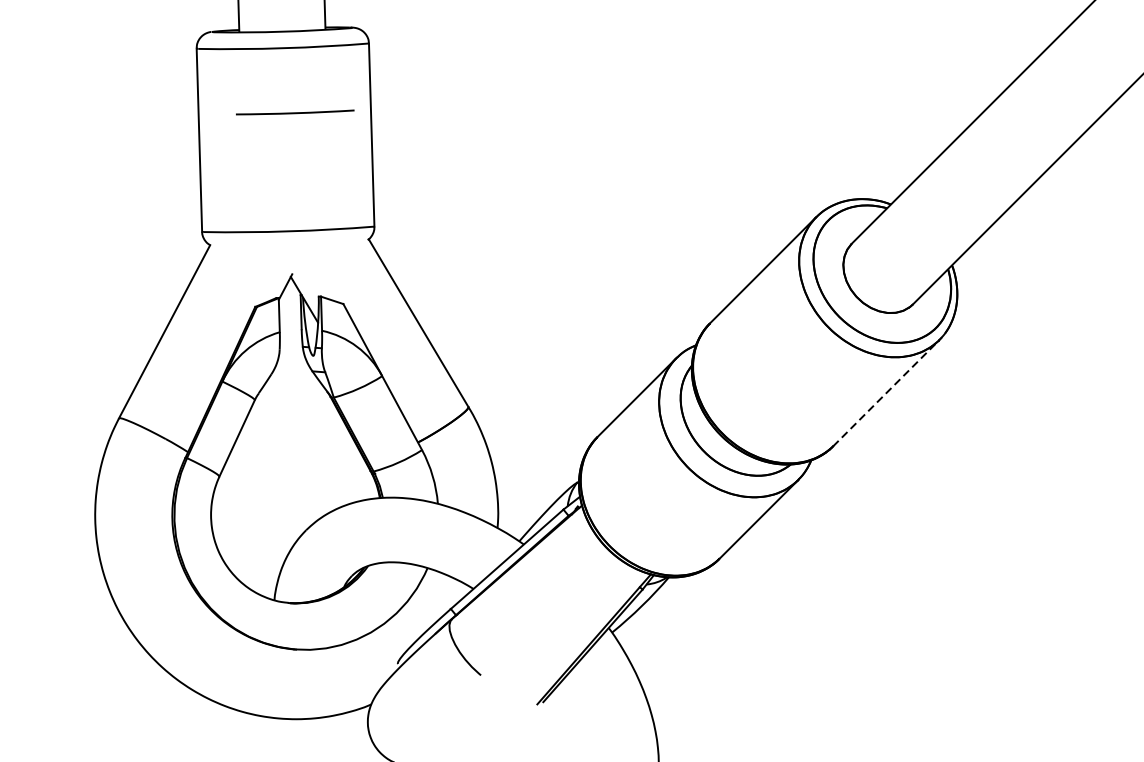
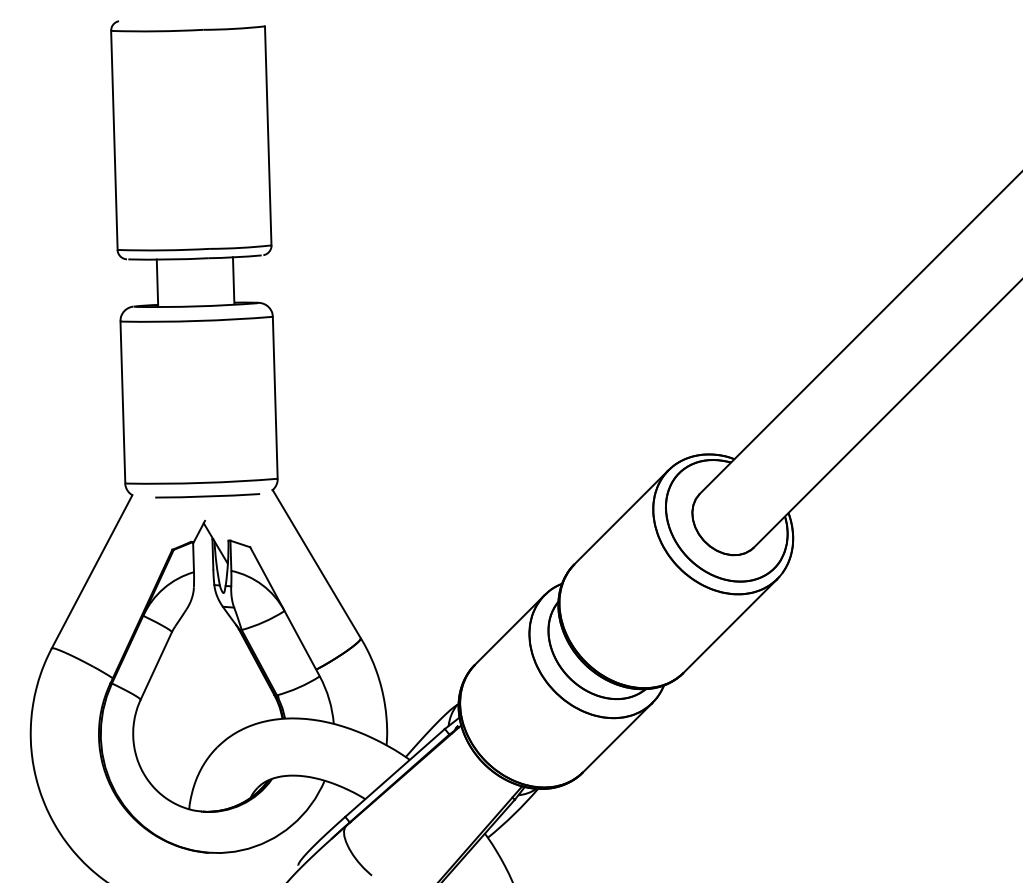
line: (295, 112) -> (207, 495), moved
line: (886, 392) -> (730, 625), dashed -> solid

